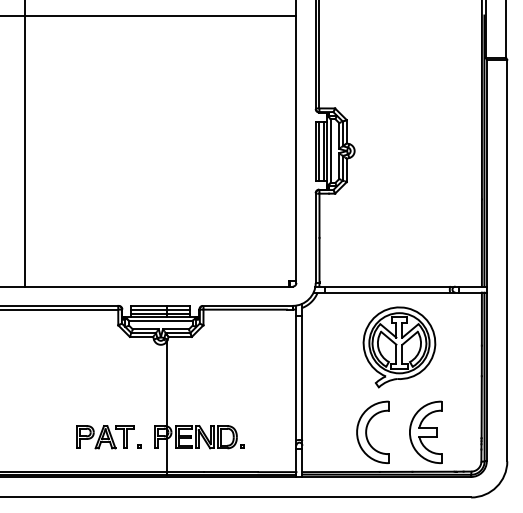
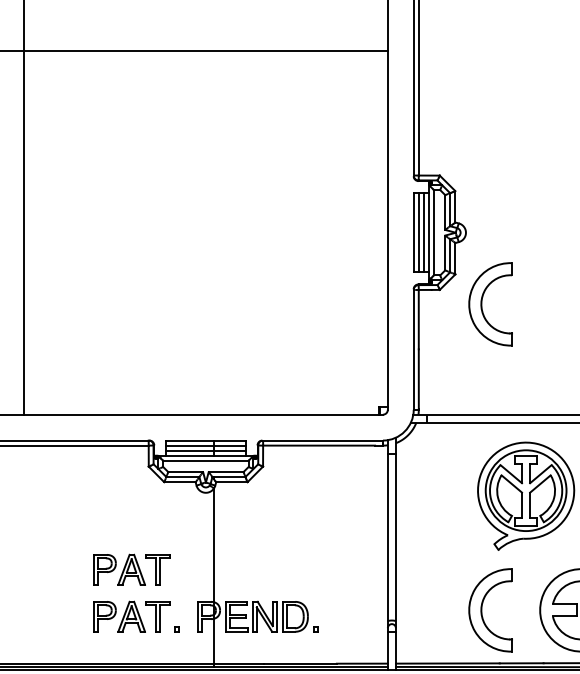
part: (372, 203) -> (489, 303), added
part: (105, 402) -> (131, 570), added

